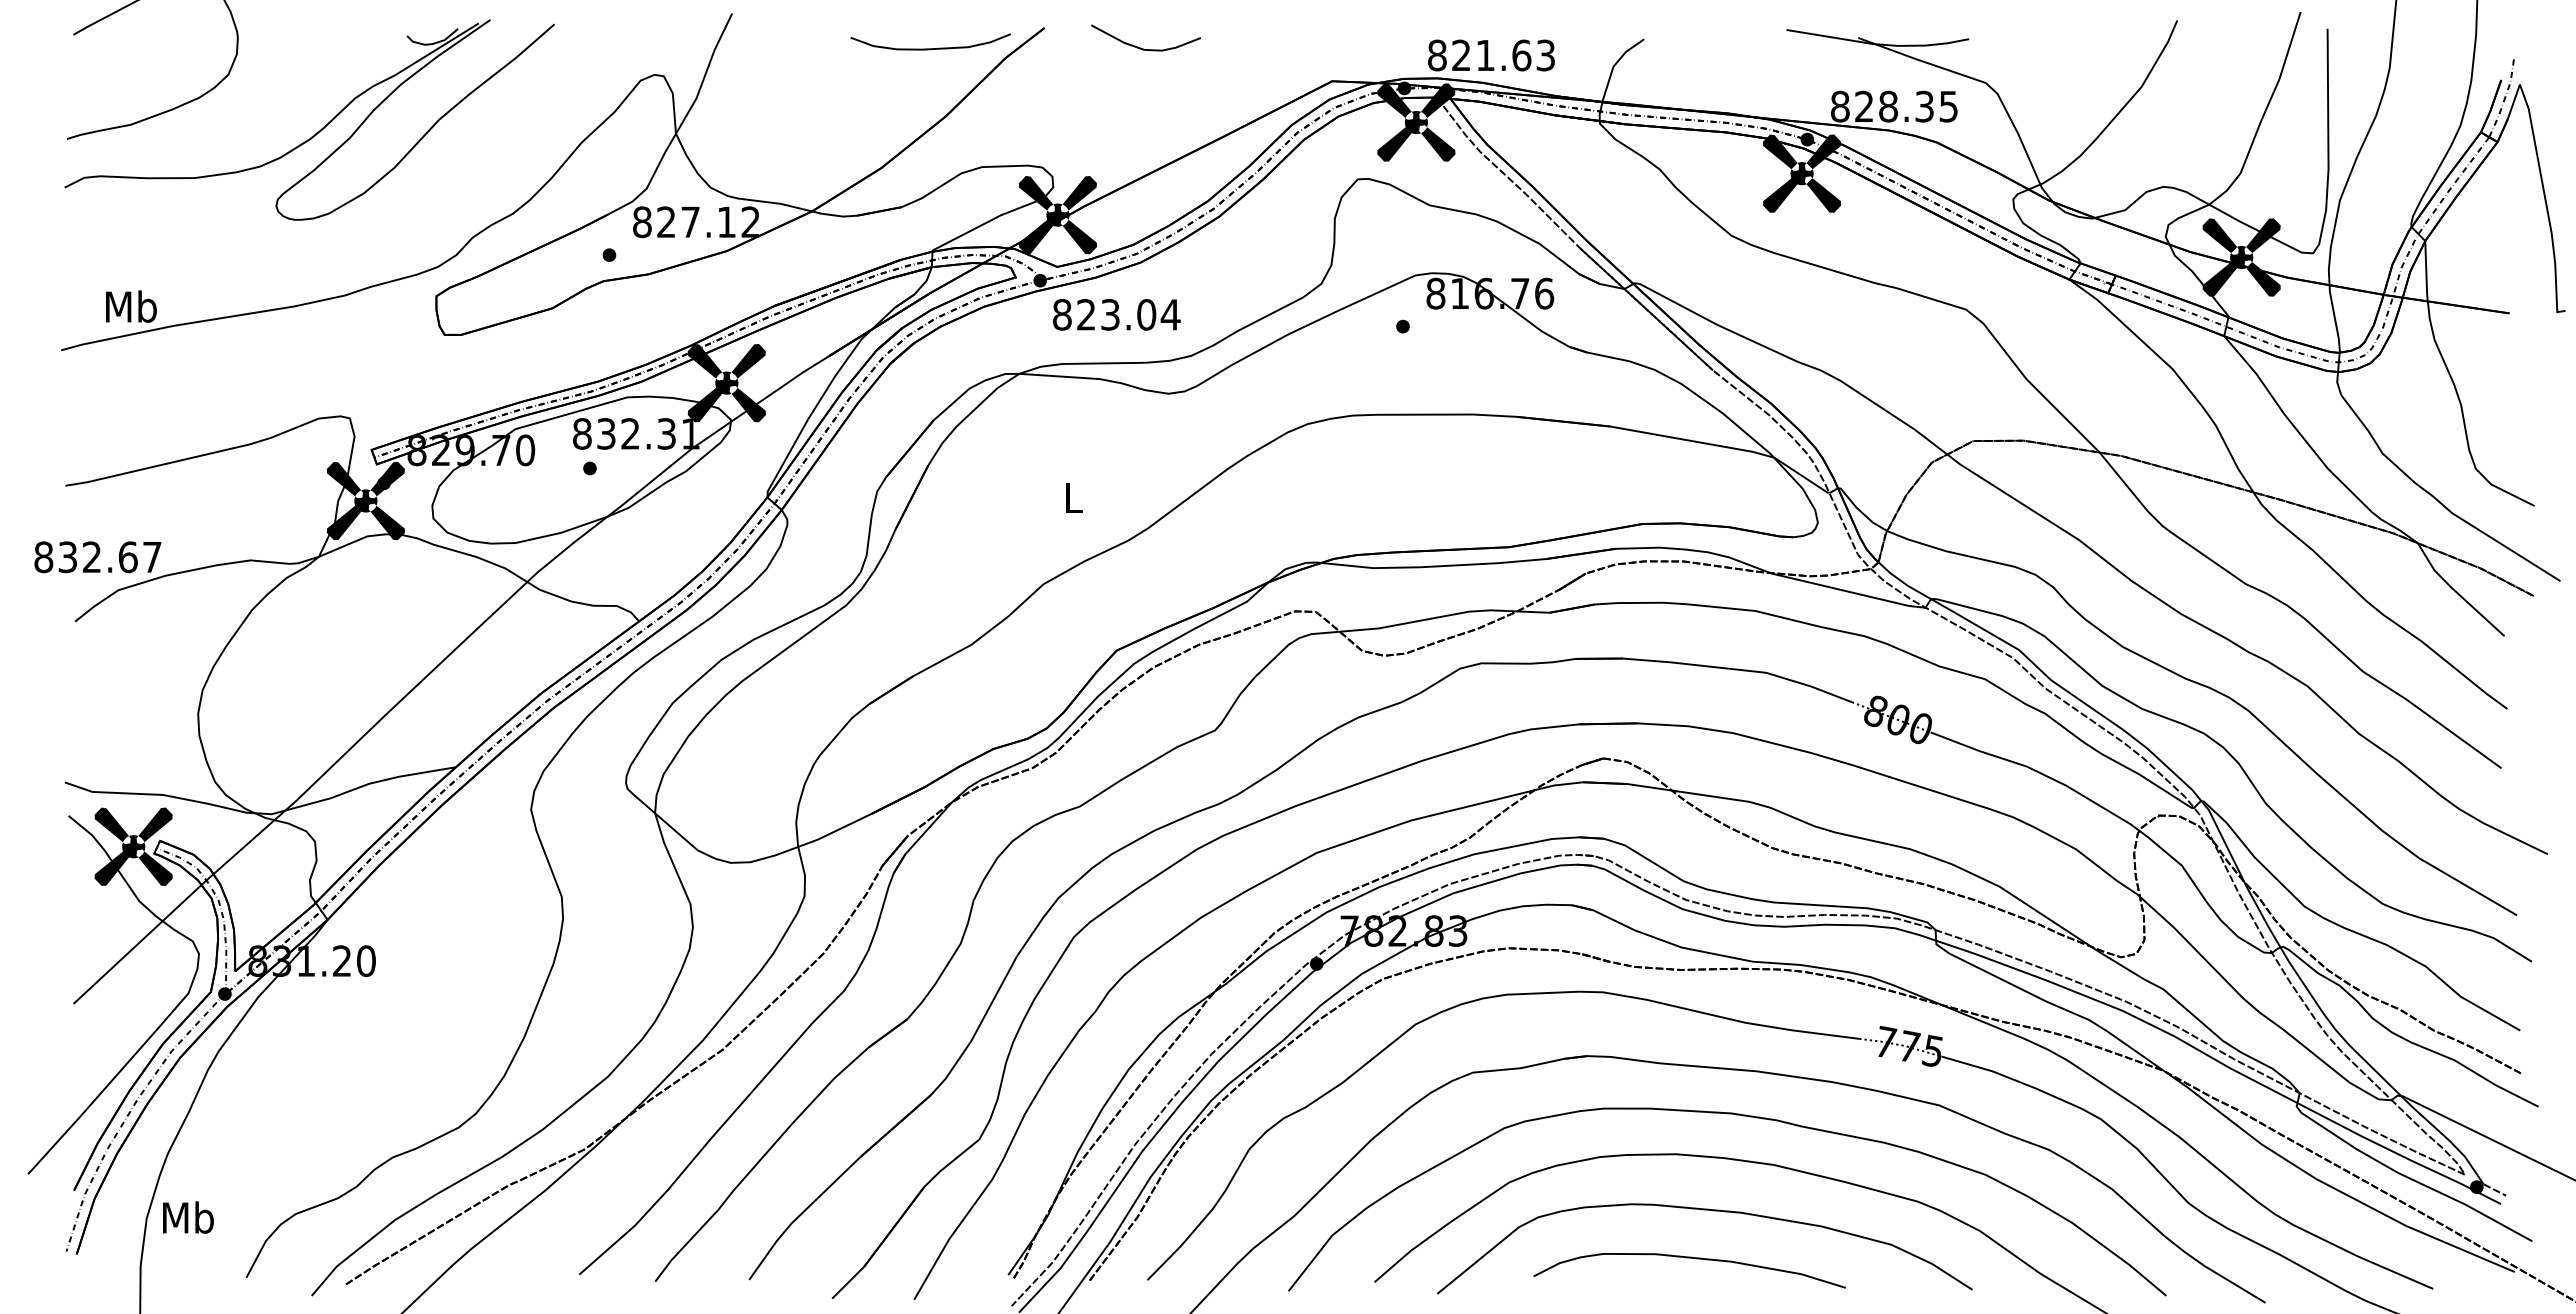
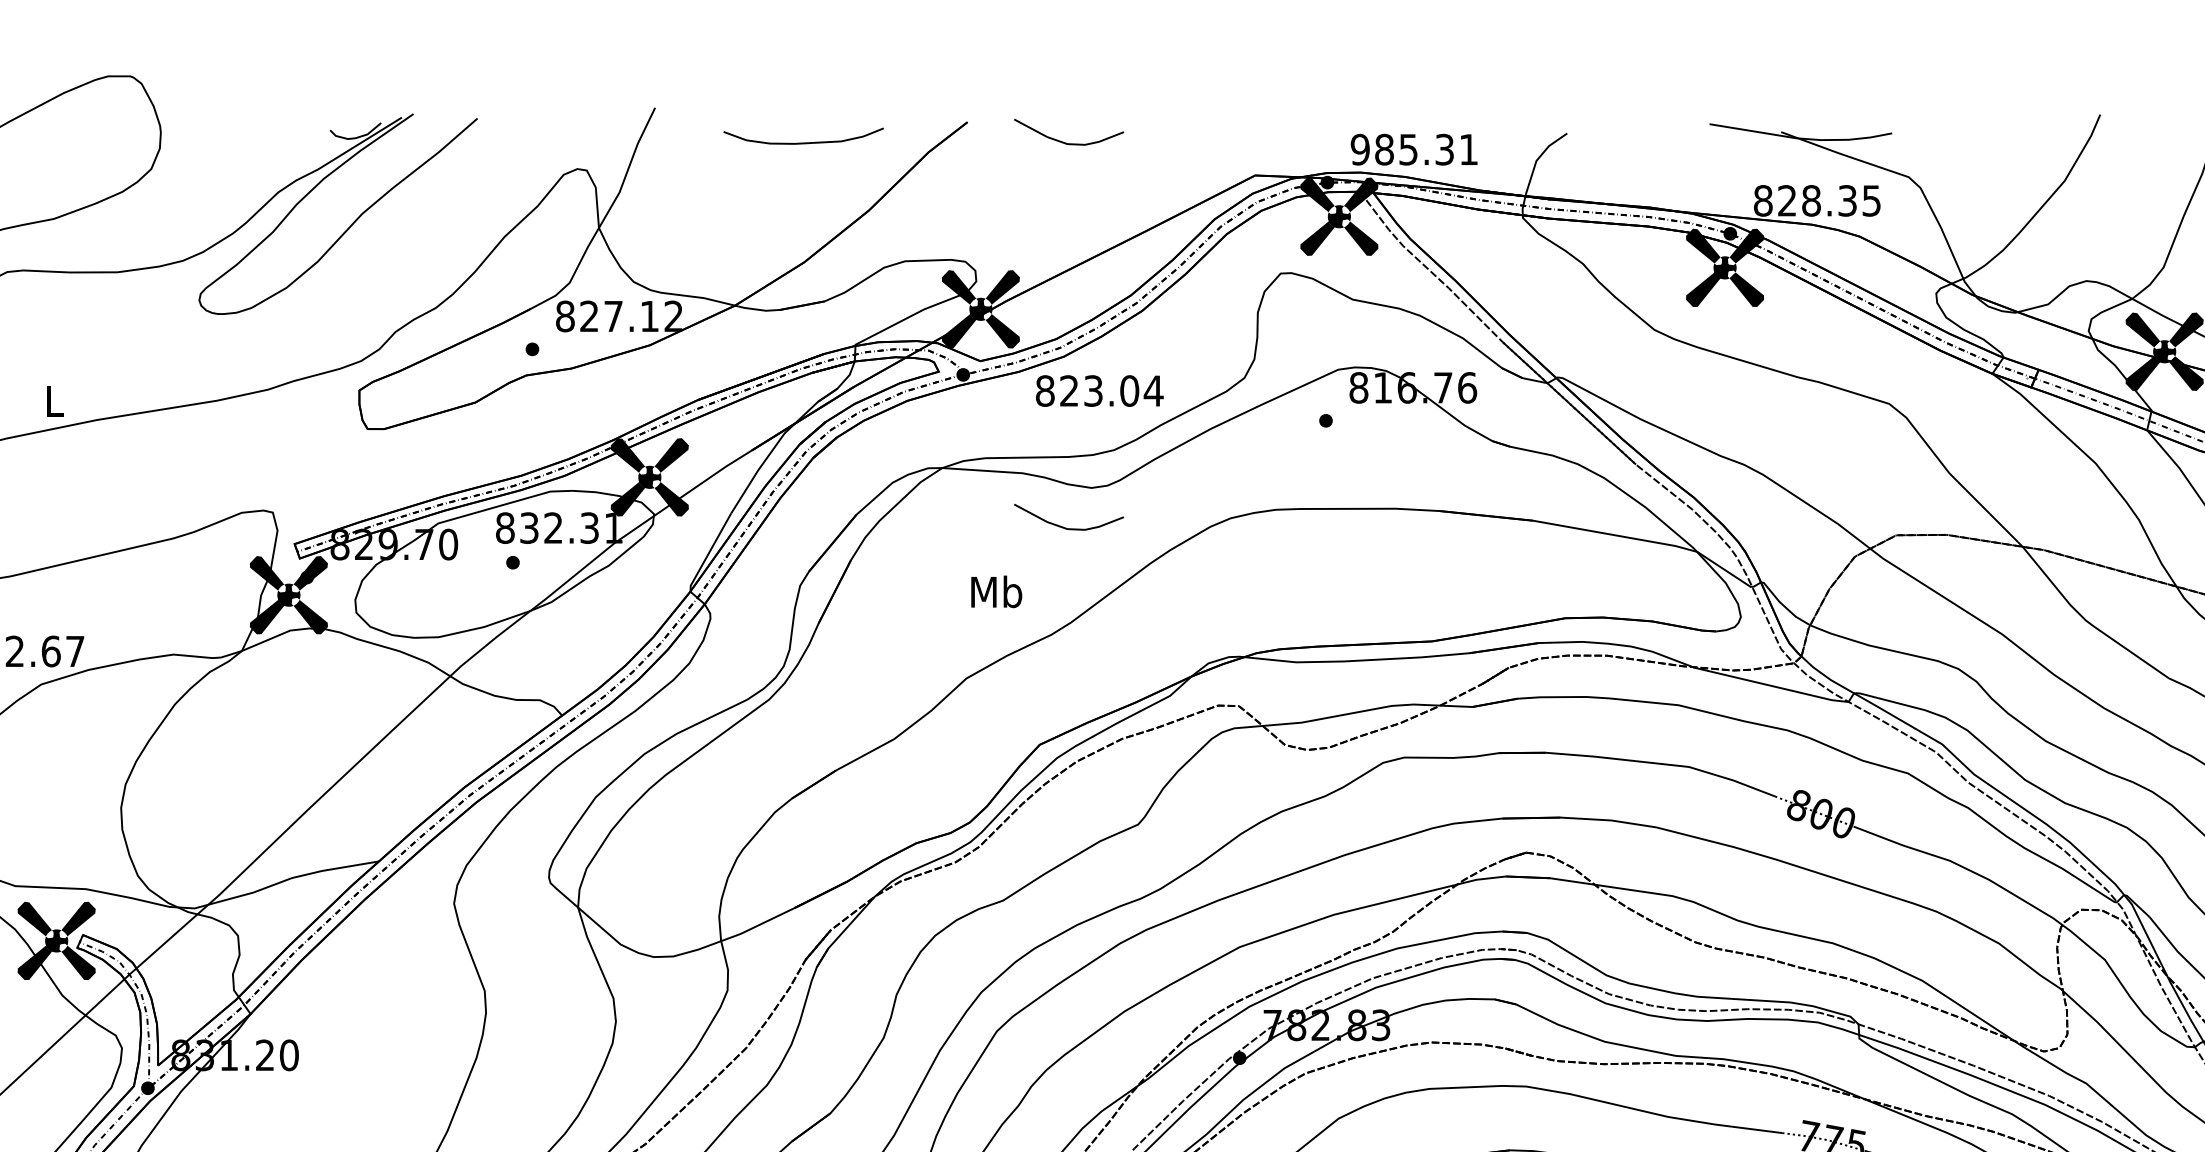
curve: (930, 48) -> (803, 142), moved
text: (1490, 55) -> (1413, 149), 821.63 -> 985.31
text: (131, 306) -> (54, 400), Mb -> L
text: (1116, 314) -> (1099, 390), moved
curve: (1141, 432) -> (1064, 526), added
text: (1073, 497) -> (996, 591), L -> Mb

